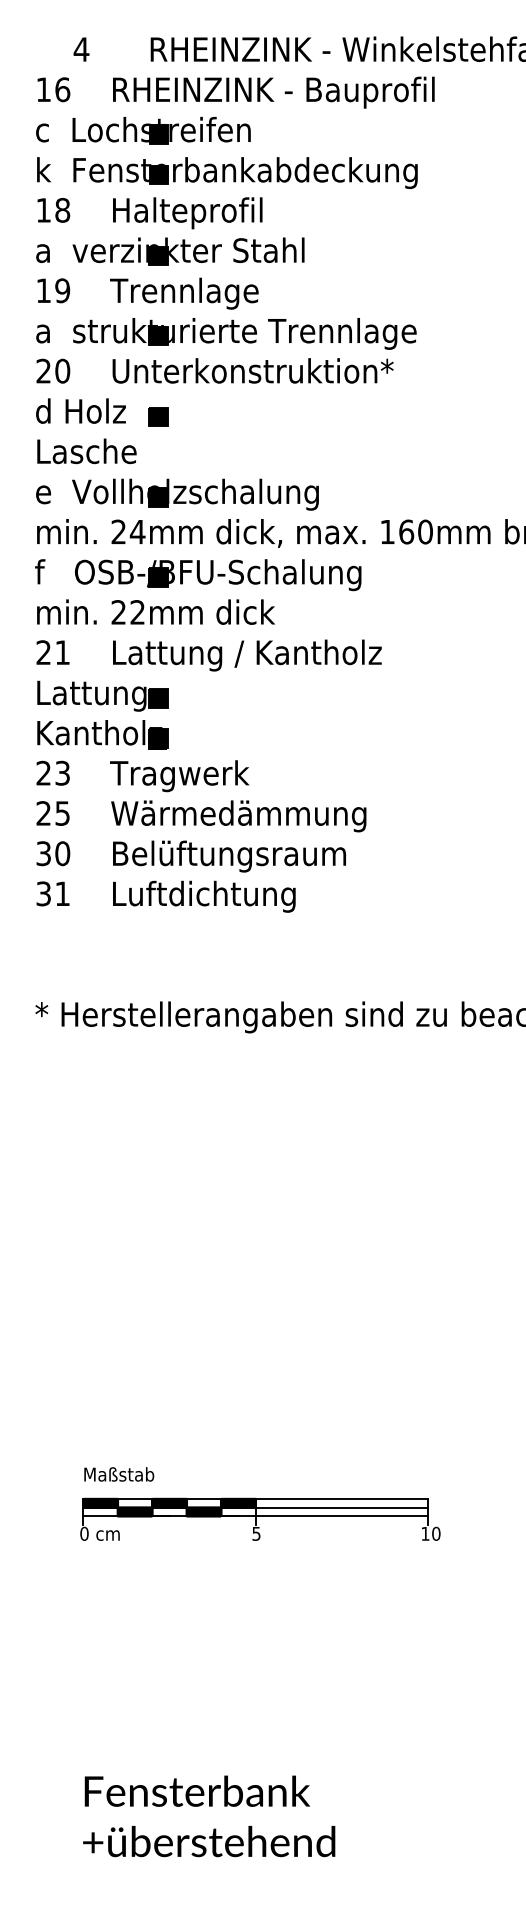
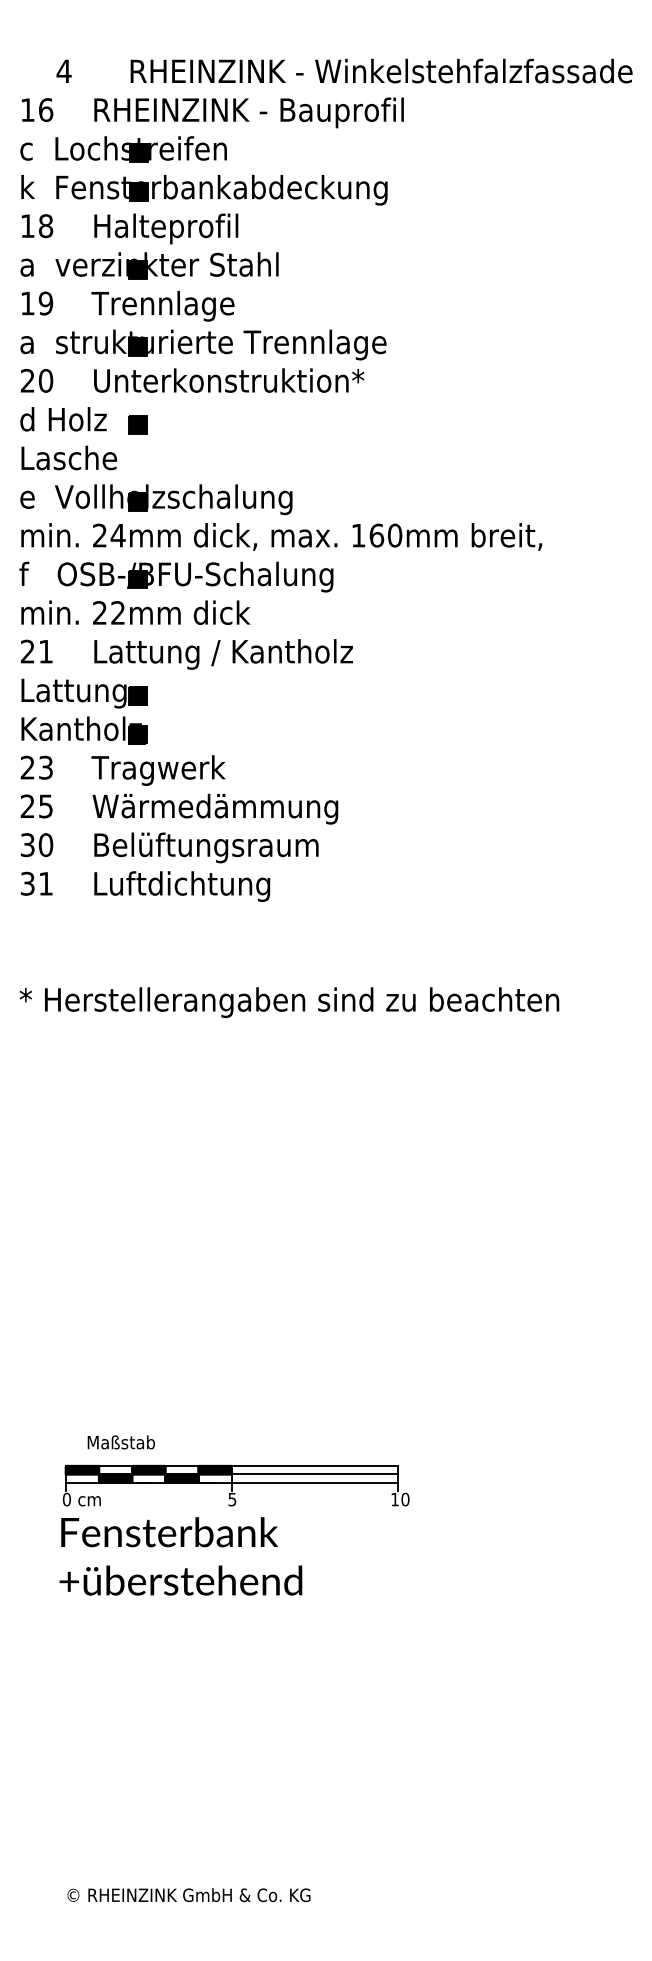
text: (118, 1474) -> (120, 1442), moved
text: (208, 1816) -> (180, 1556), moved

